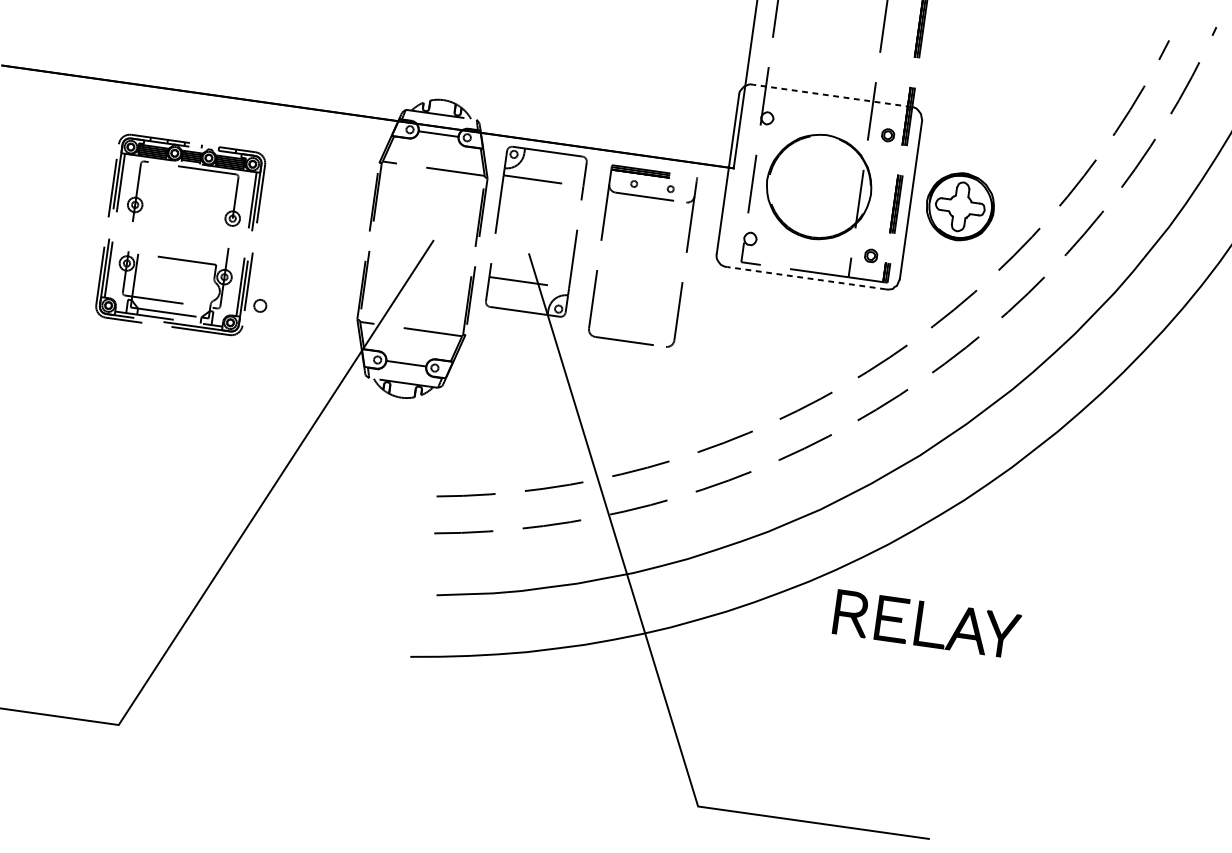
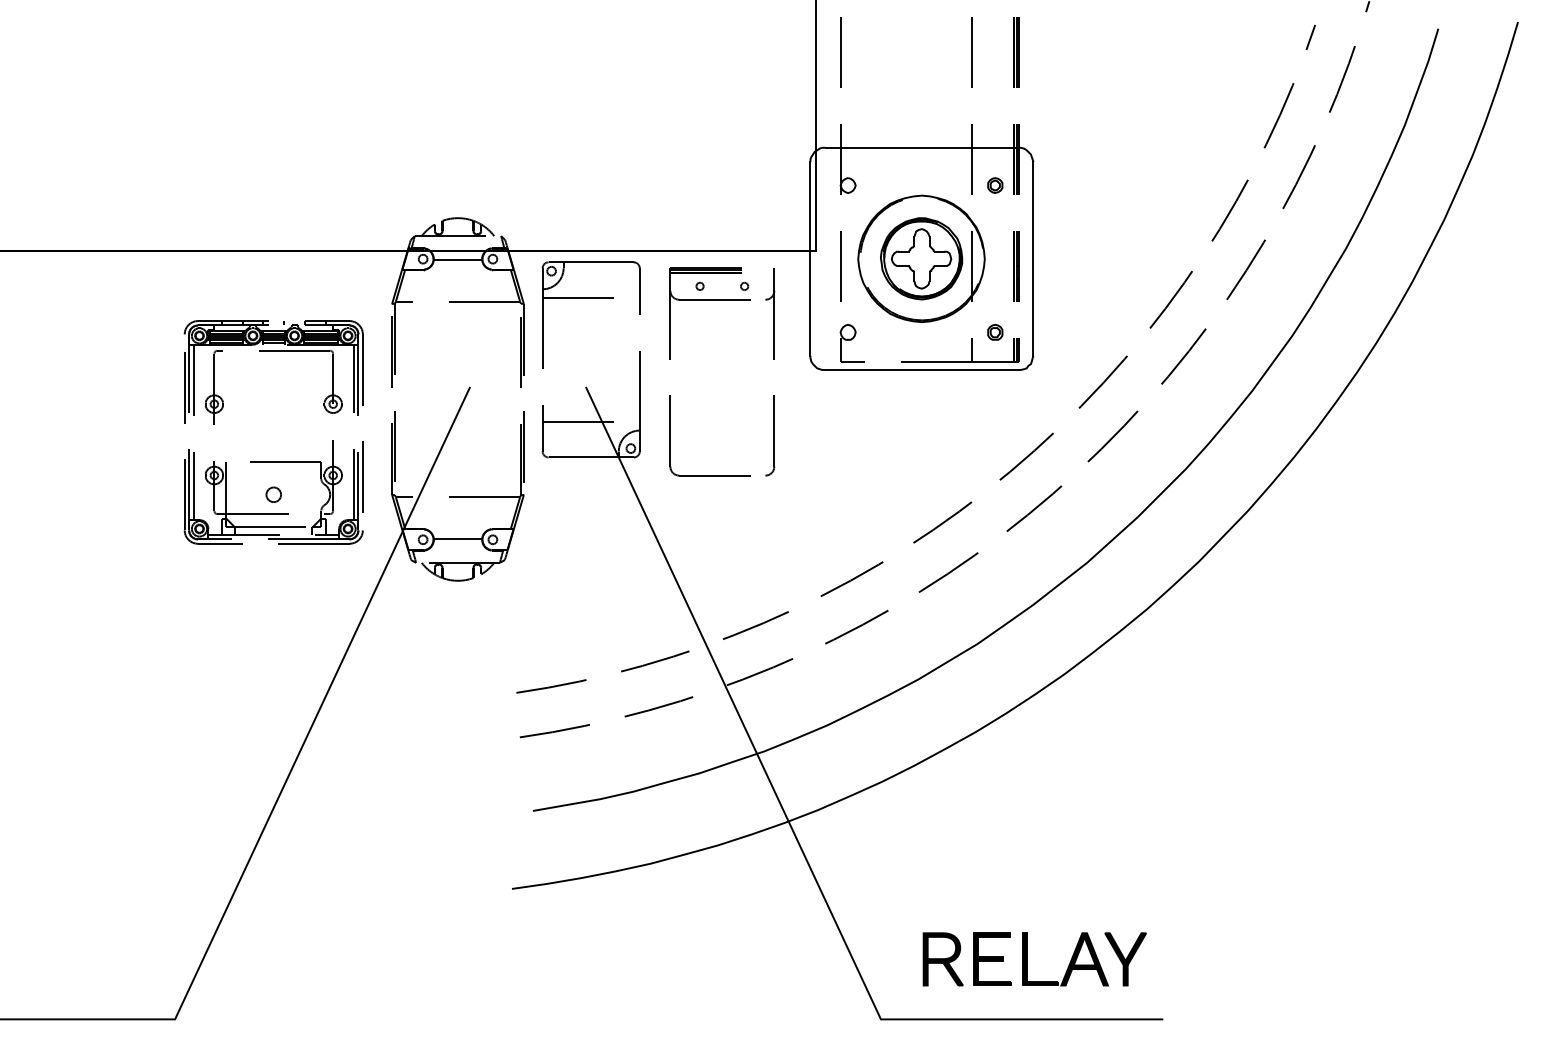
line: (831, 95) -> (921, 147), dashed -> solid
part: (960, 206) -> (921, 258), moved
part: (177, 258) -> (273, 461), moved
line: (806, 277) -> (921, 369), dashed -> solid
part: (920, 623) -> (1027, 959), moved

